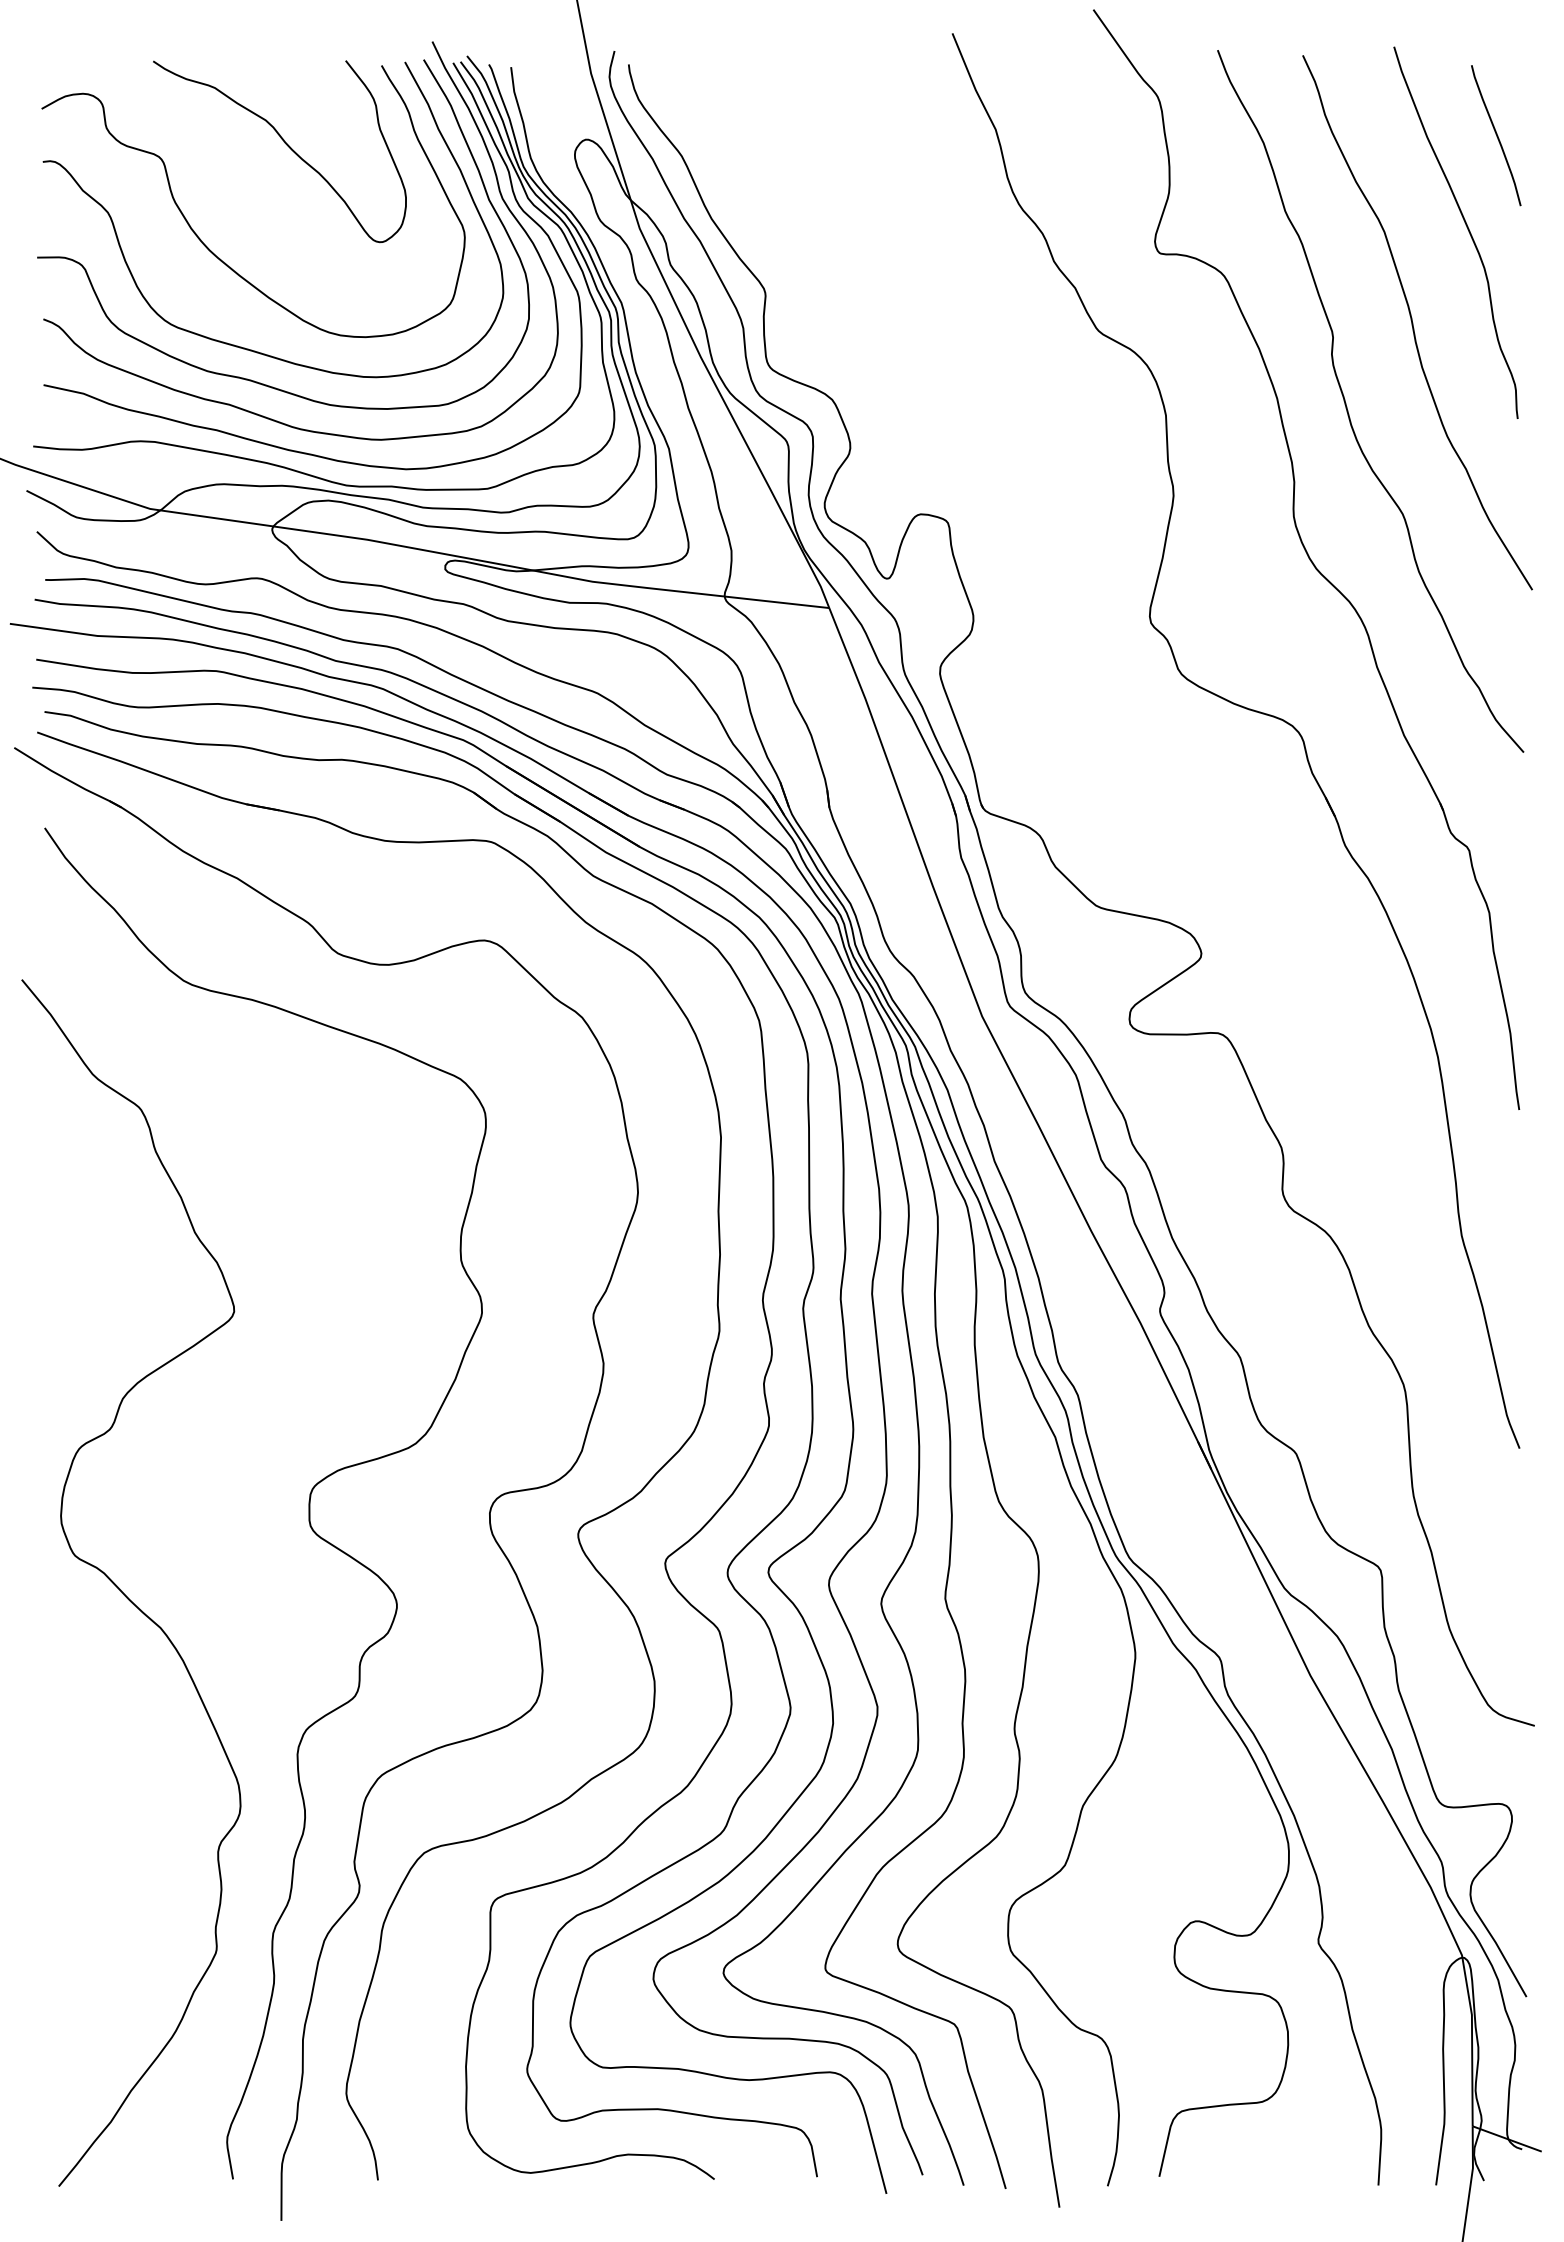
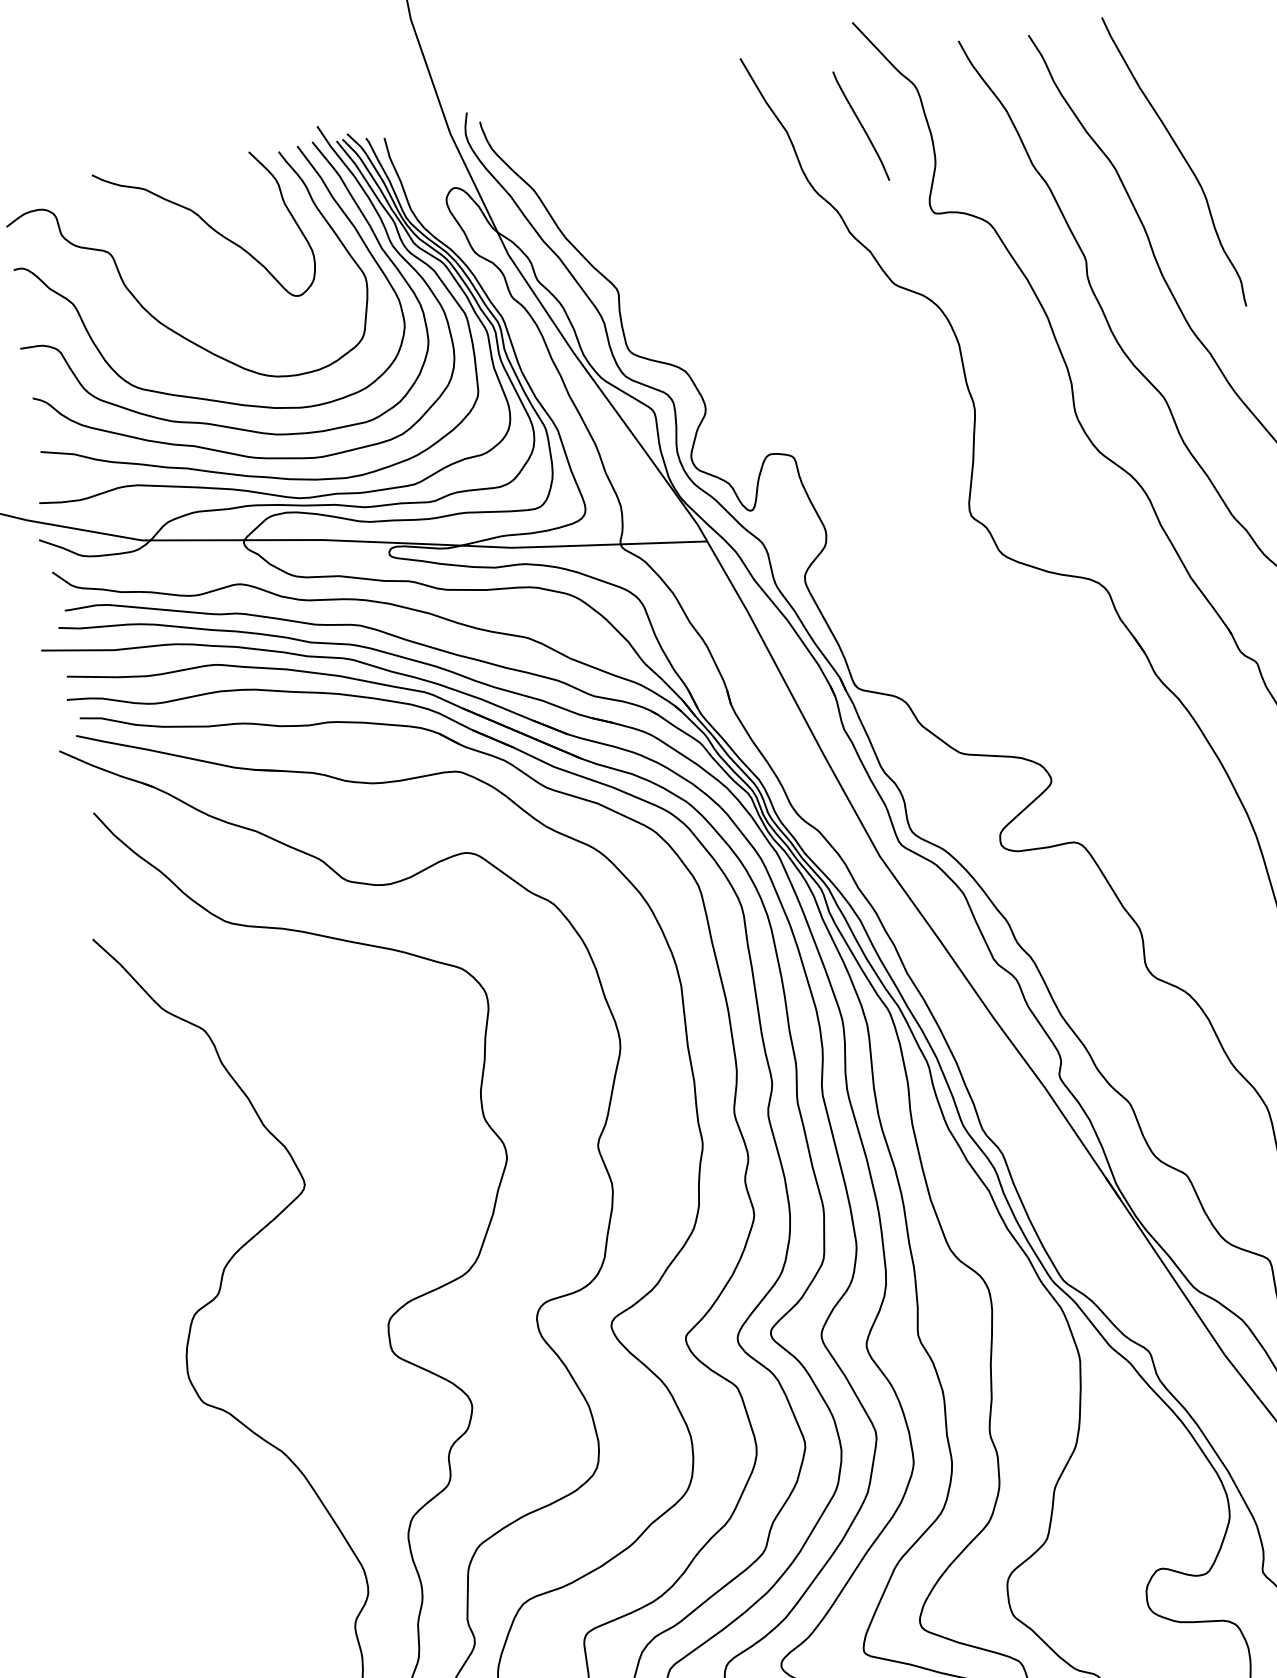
curve: (1496, 135) -> (861, 125), moved

